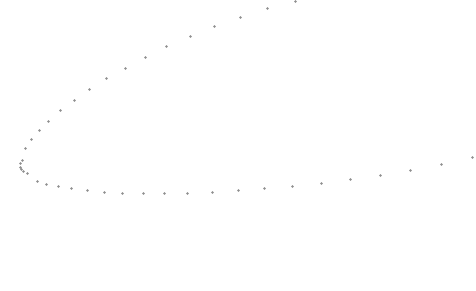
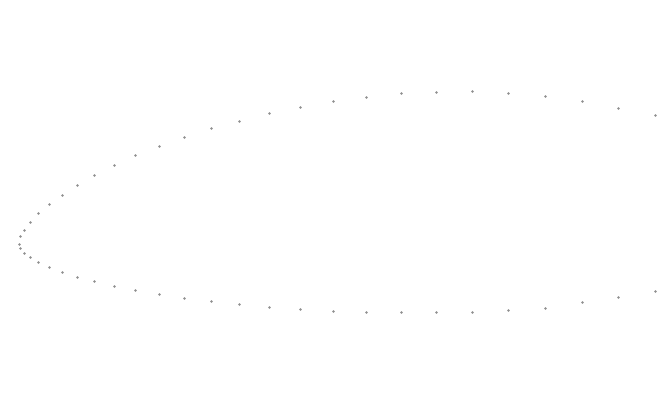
part: (22, 166) -> (24, 243), size x1.67

